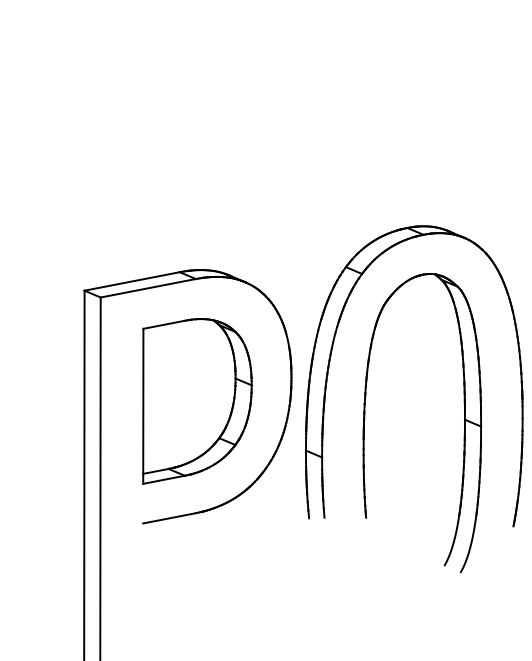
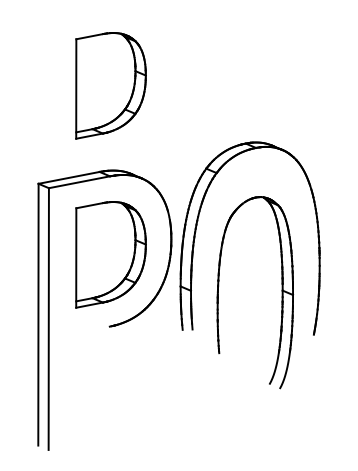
part: (196, 137) -> (110, 85), added
part: (463, 422) -> (281, 292), moved
line: (168, 517) -> (92, 329), removed

